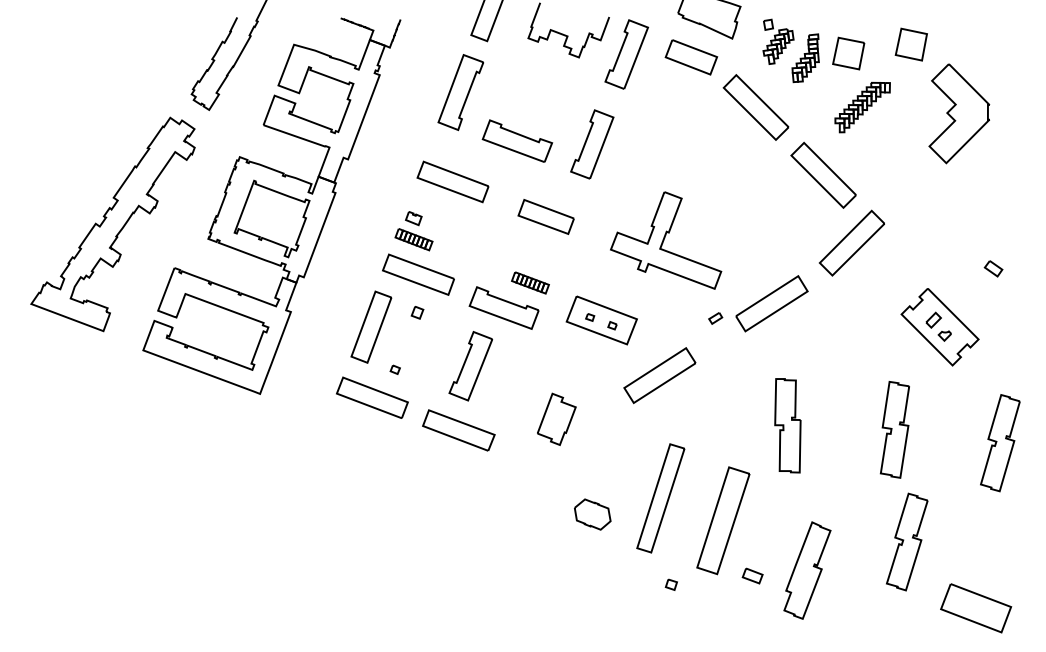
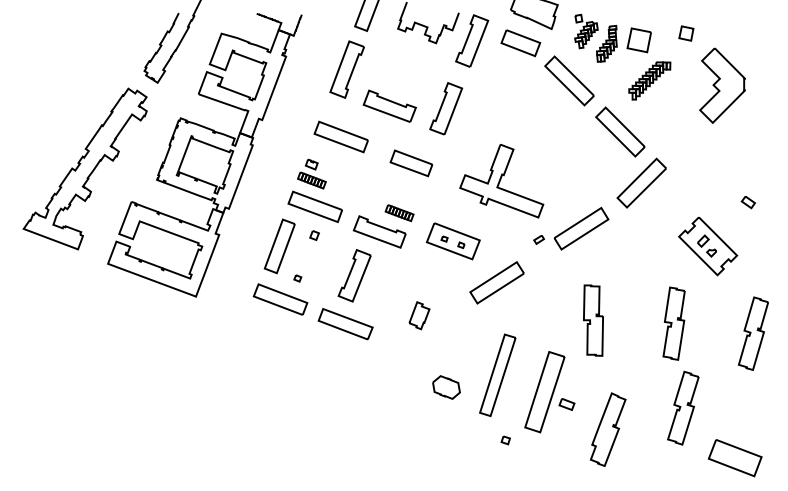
part: (910, 44) -> (685, 33), size x0.6
part: (556, 418) -> (419, 315), size x0.7
part: (752, 575) -> (566, 404), moved

